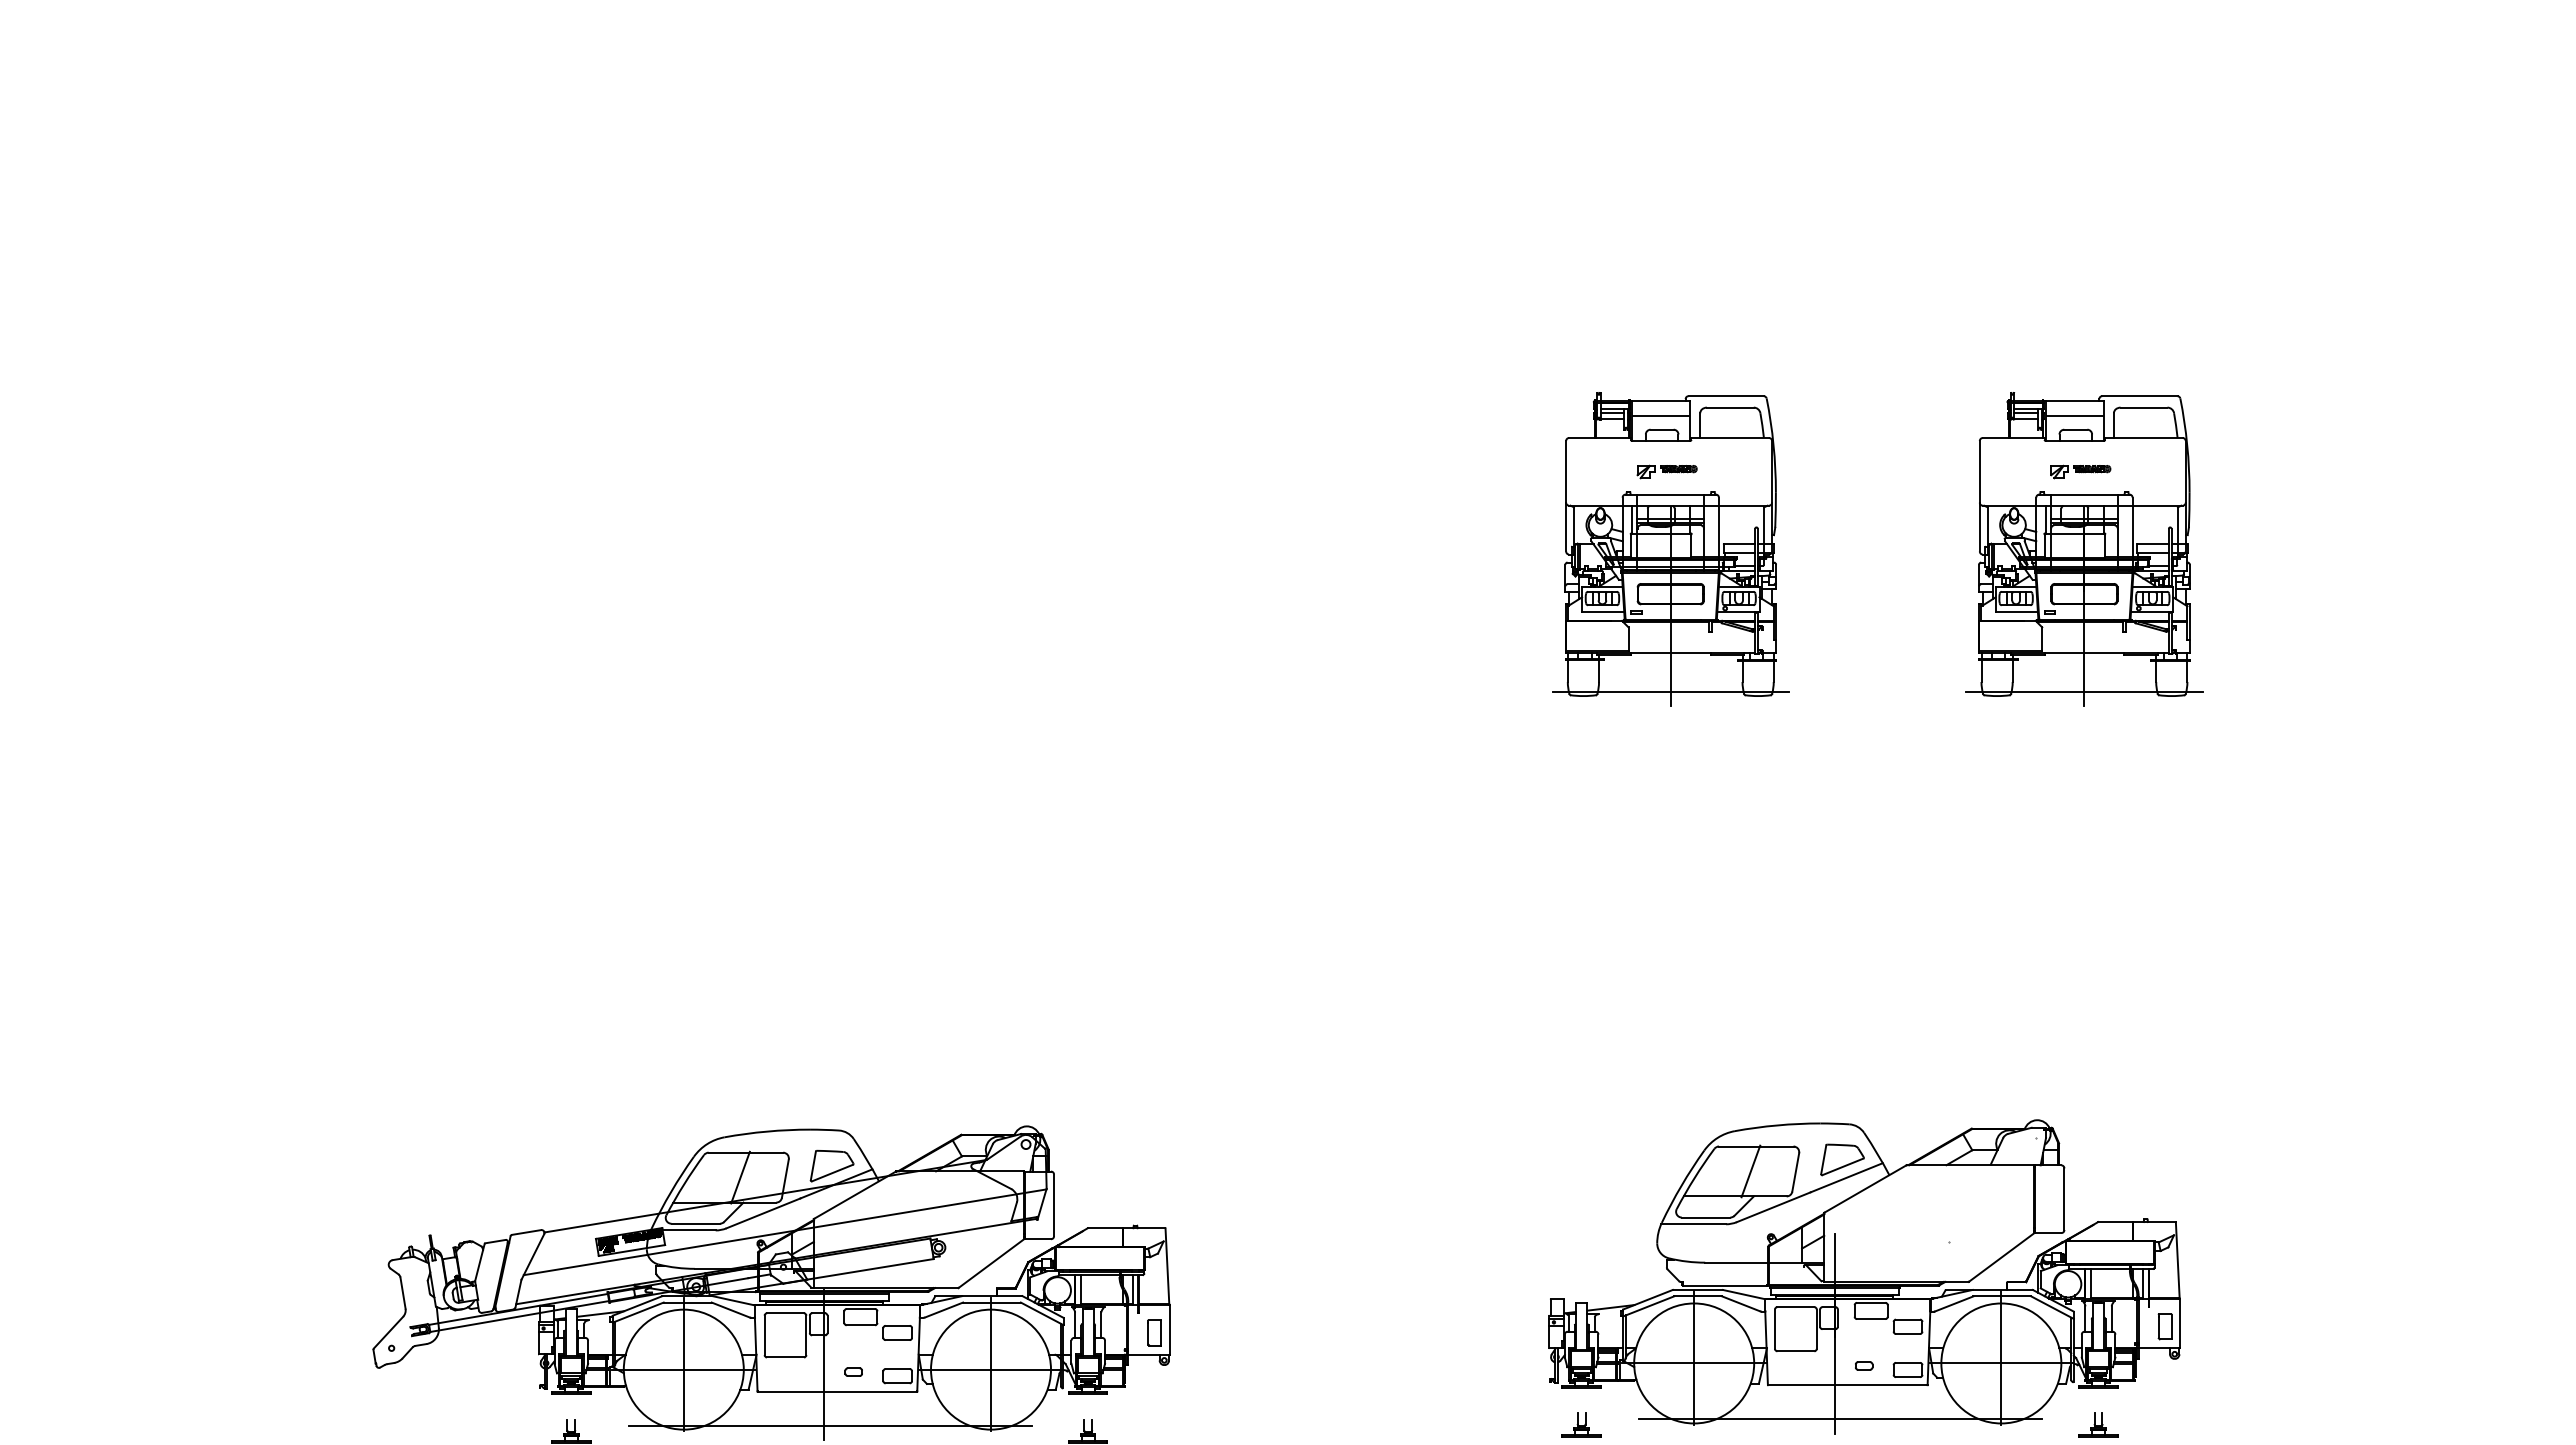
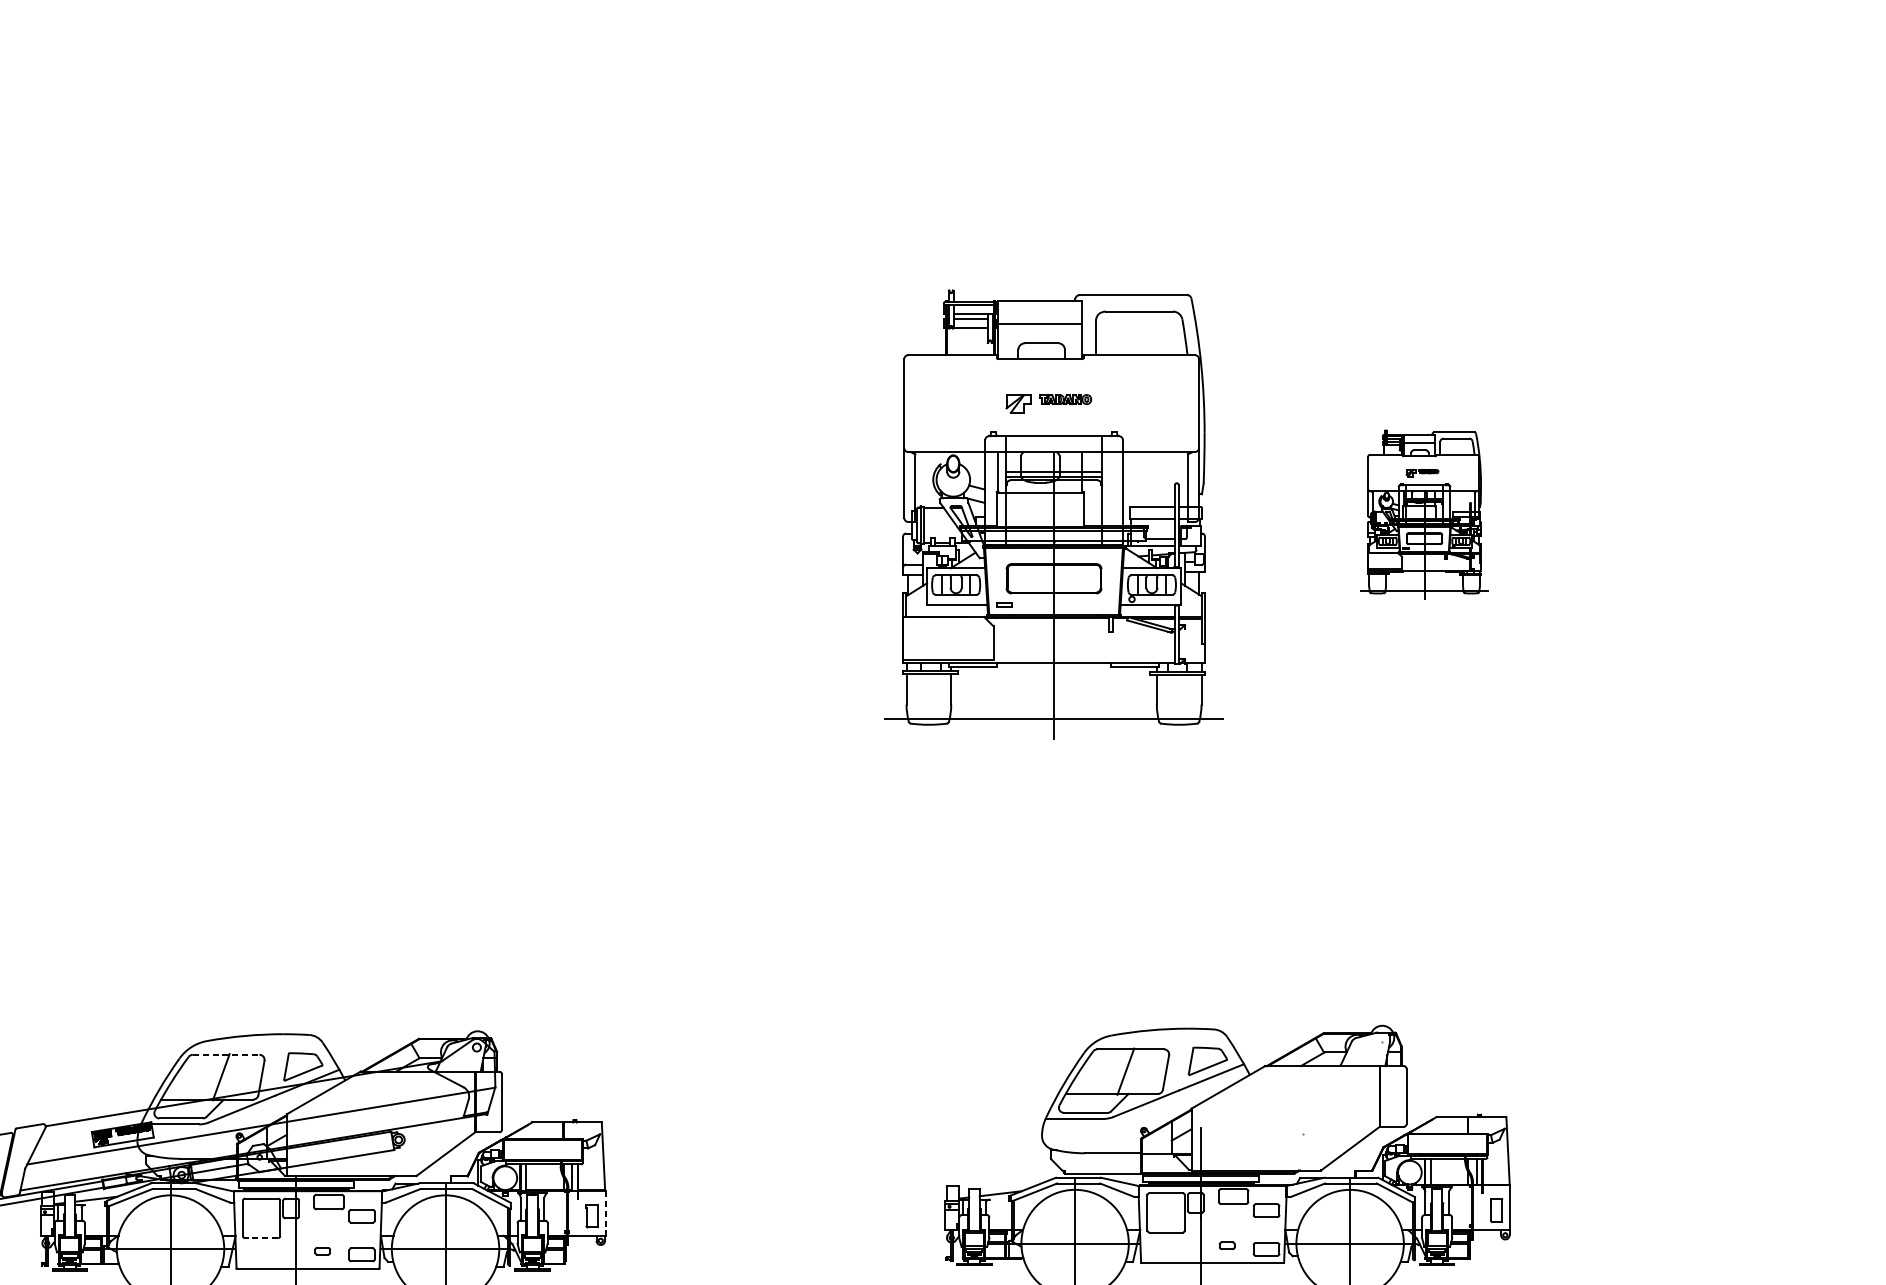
part: (1670, 549) -> (1053, 514), size x1.6
part: (2084, 549) -> (1424, 514), size x0.6
line: (746, 1152) -> (226, 1054), solid -> dashed
line: (1170, 1329) -> (606, 1213), solid -> dashed
line: (785, 1357) -> (261, 1238), solid -> dashed

